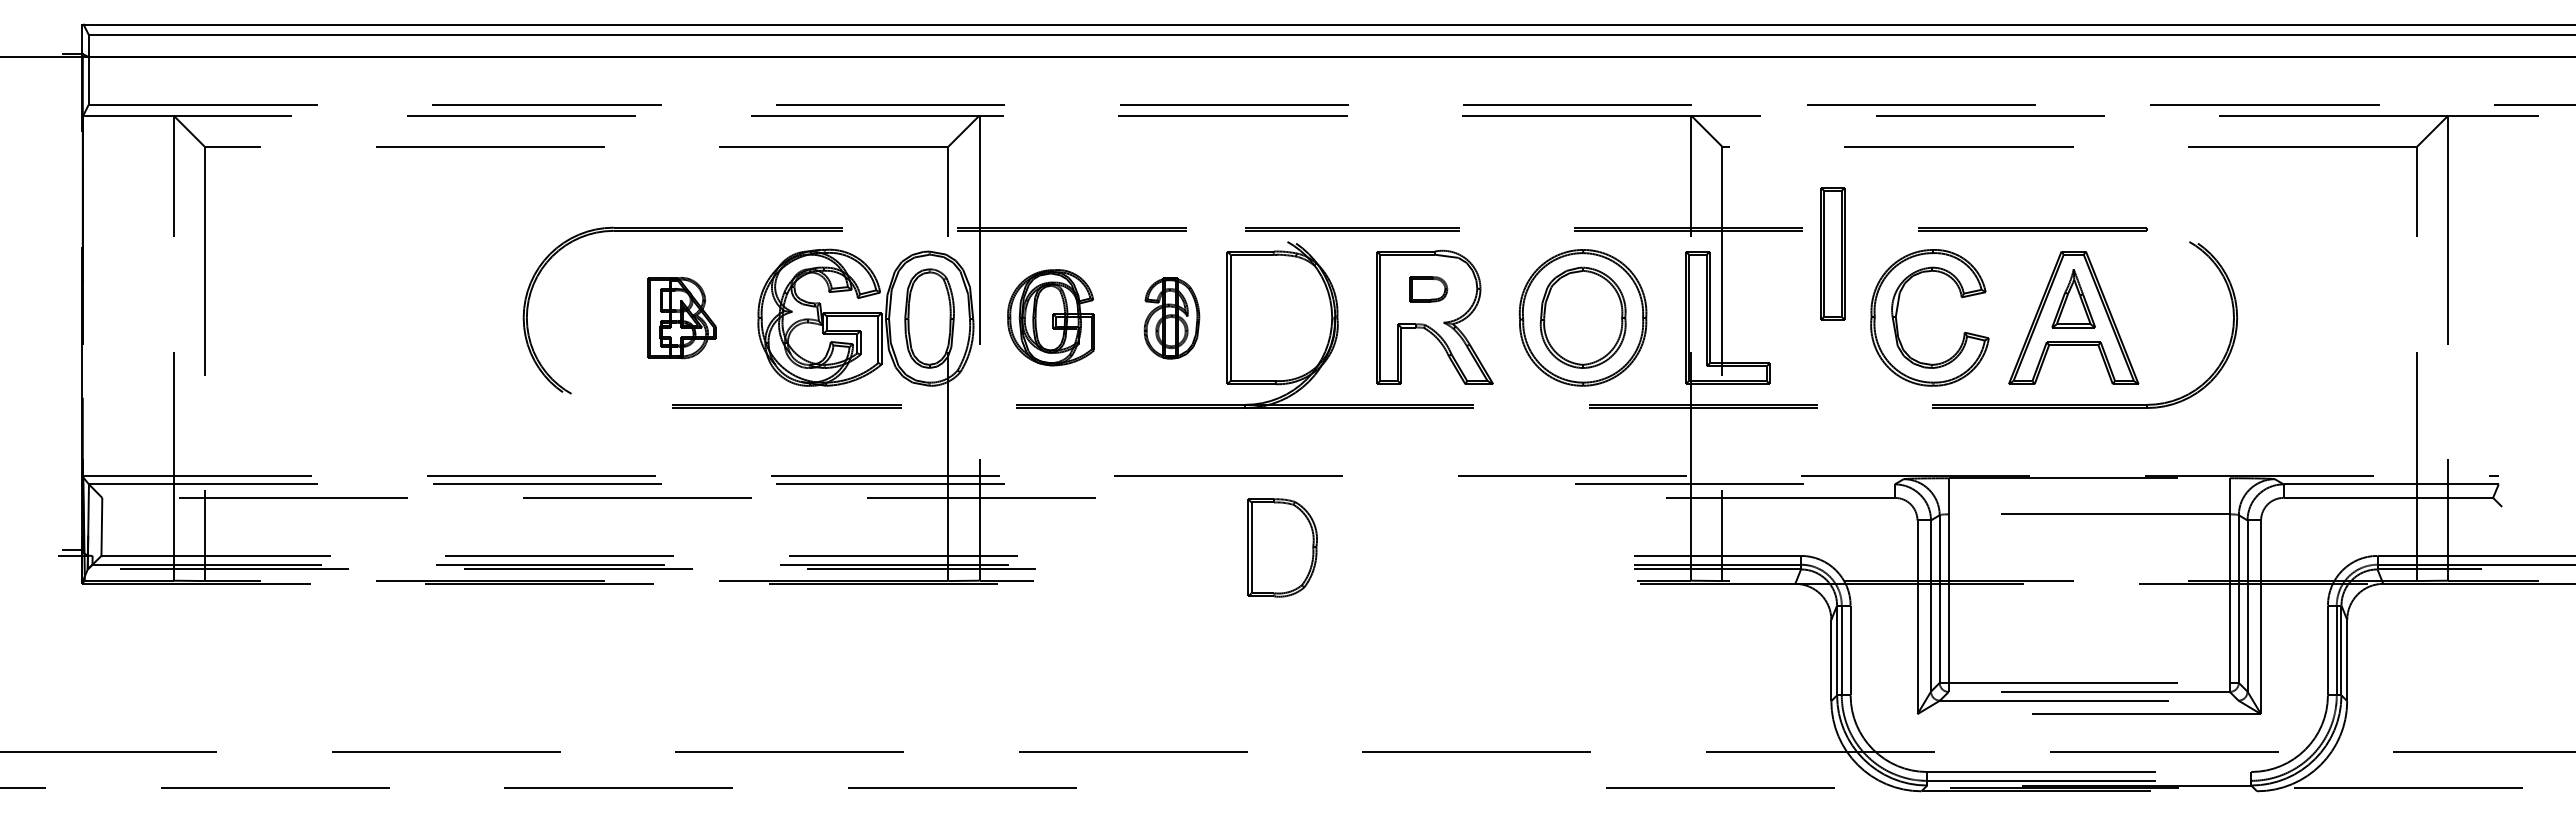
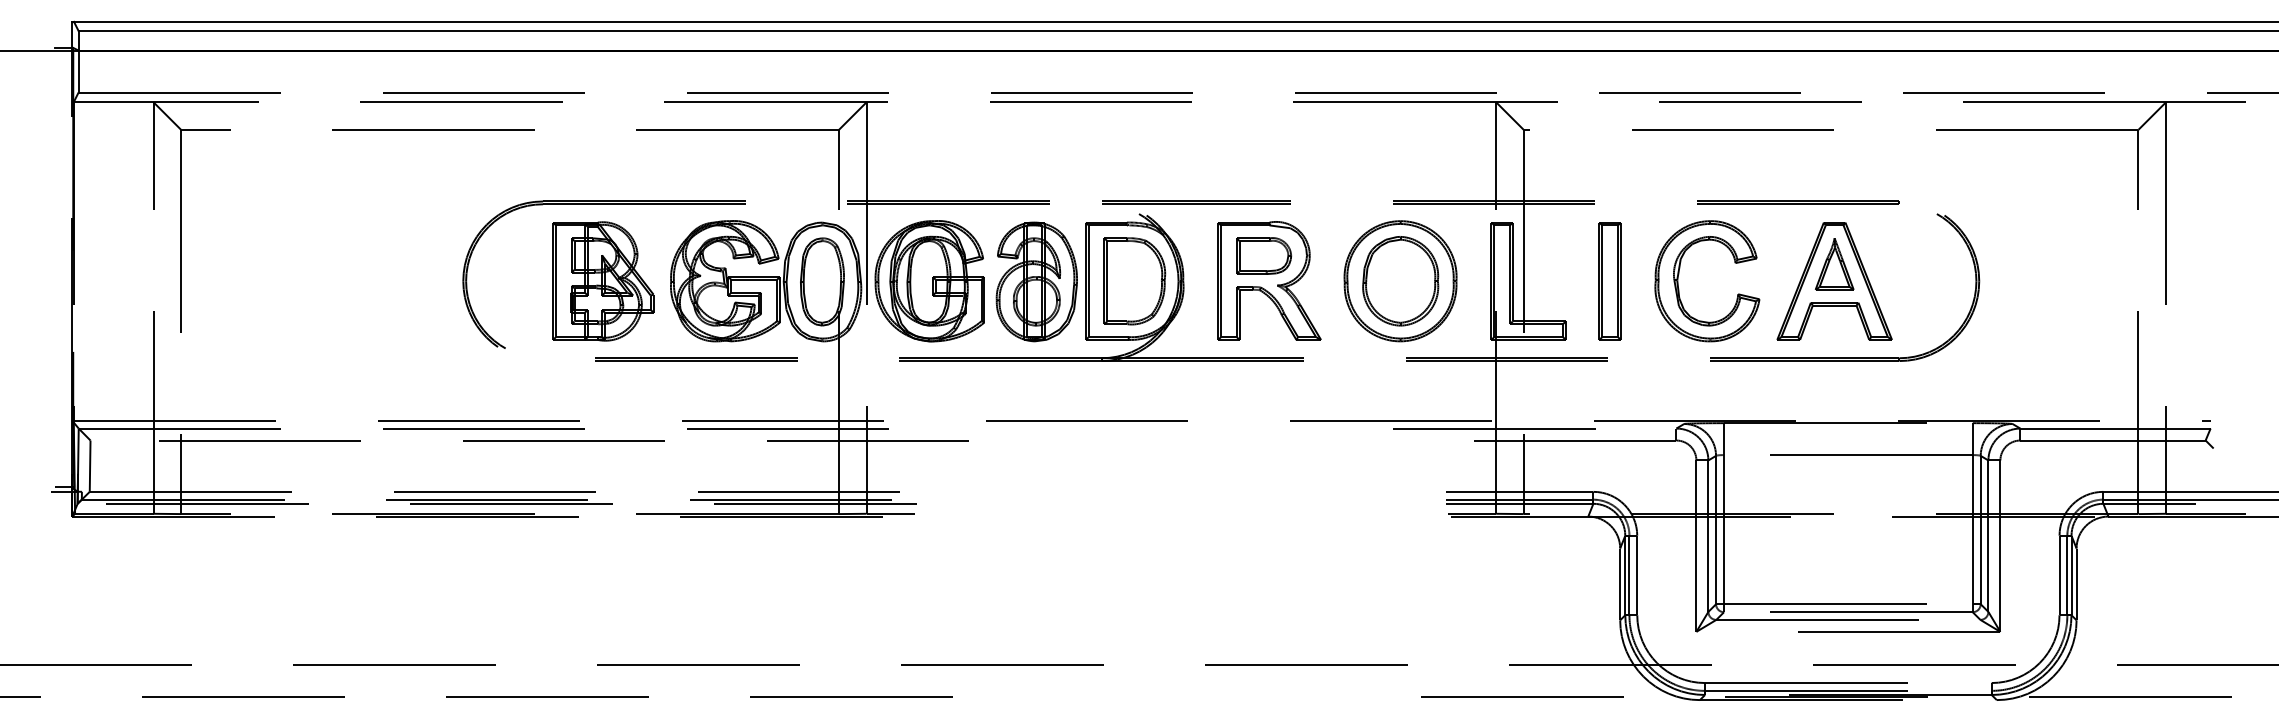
part: (1832, 253) -> (1609, 280), moved
part: (1428, 289) -> (1263, 256), size x1.67
part: (681, 317) -> (602, 280), size x1.67
part: (1050, 317) -> (929, 280), size x1.43
part: (1171, 318) -> (1036, 281), size x1.67
part: (1282, 547) -> (1134, 280), moved

